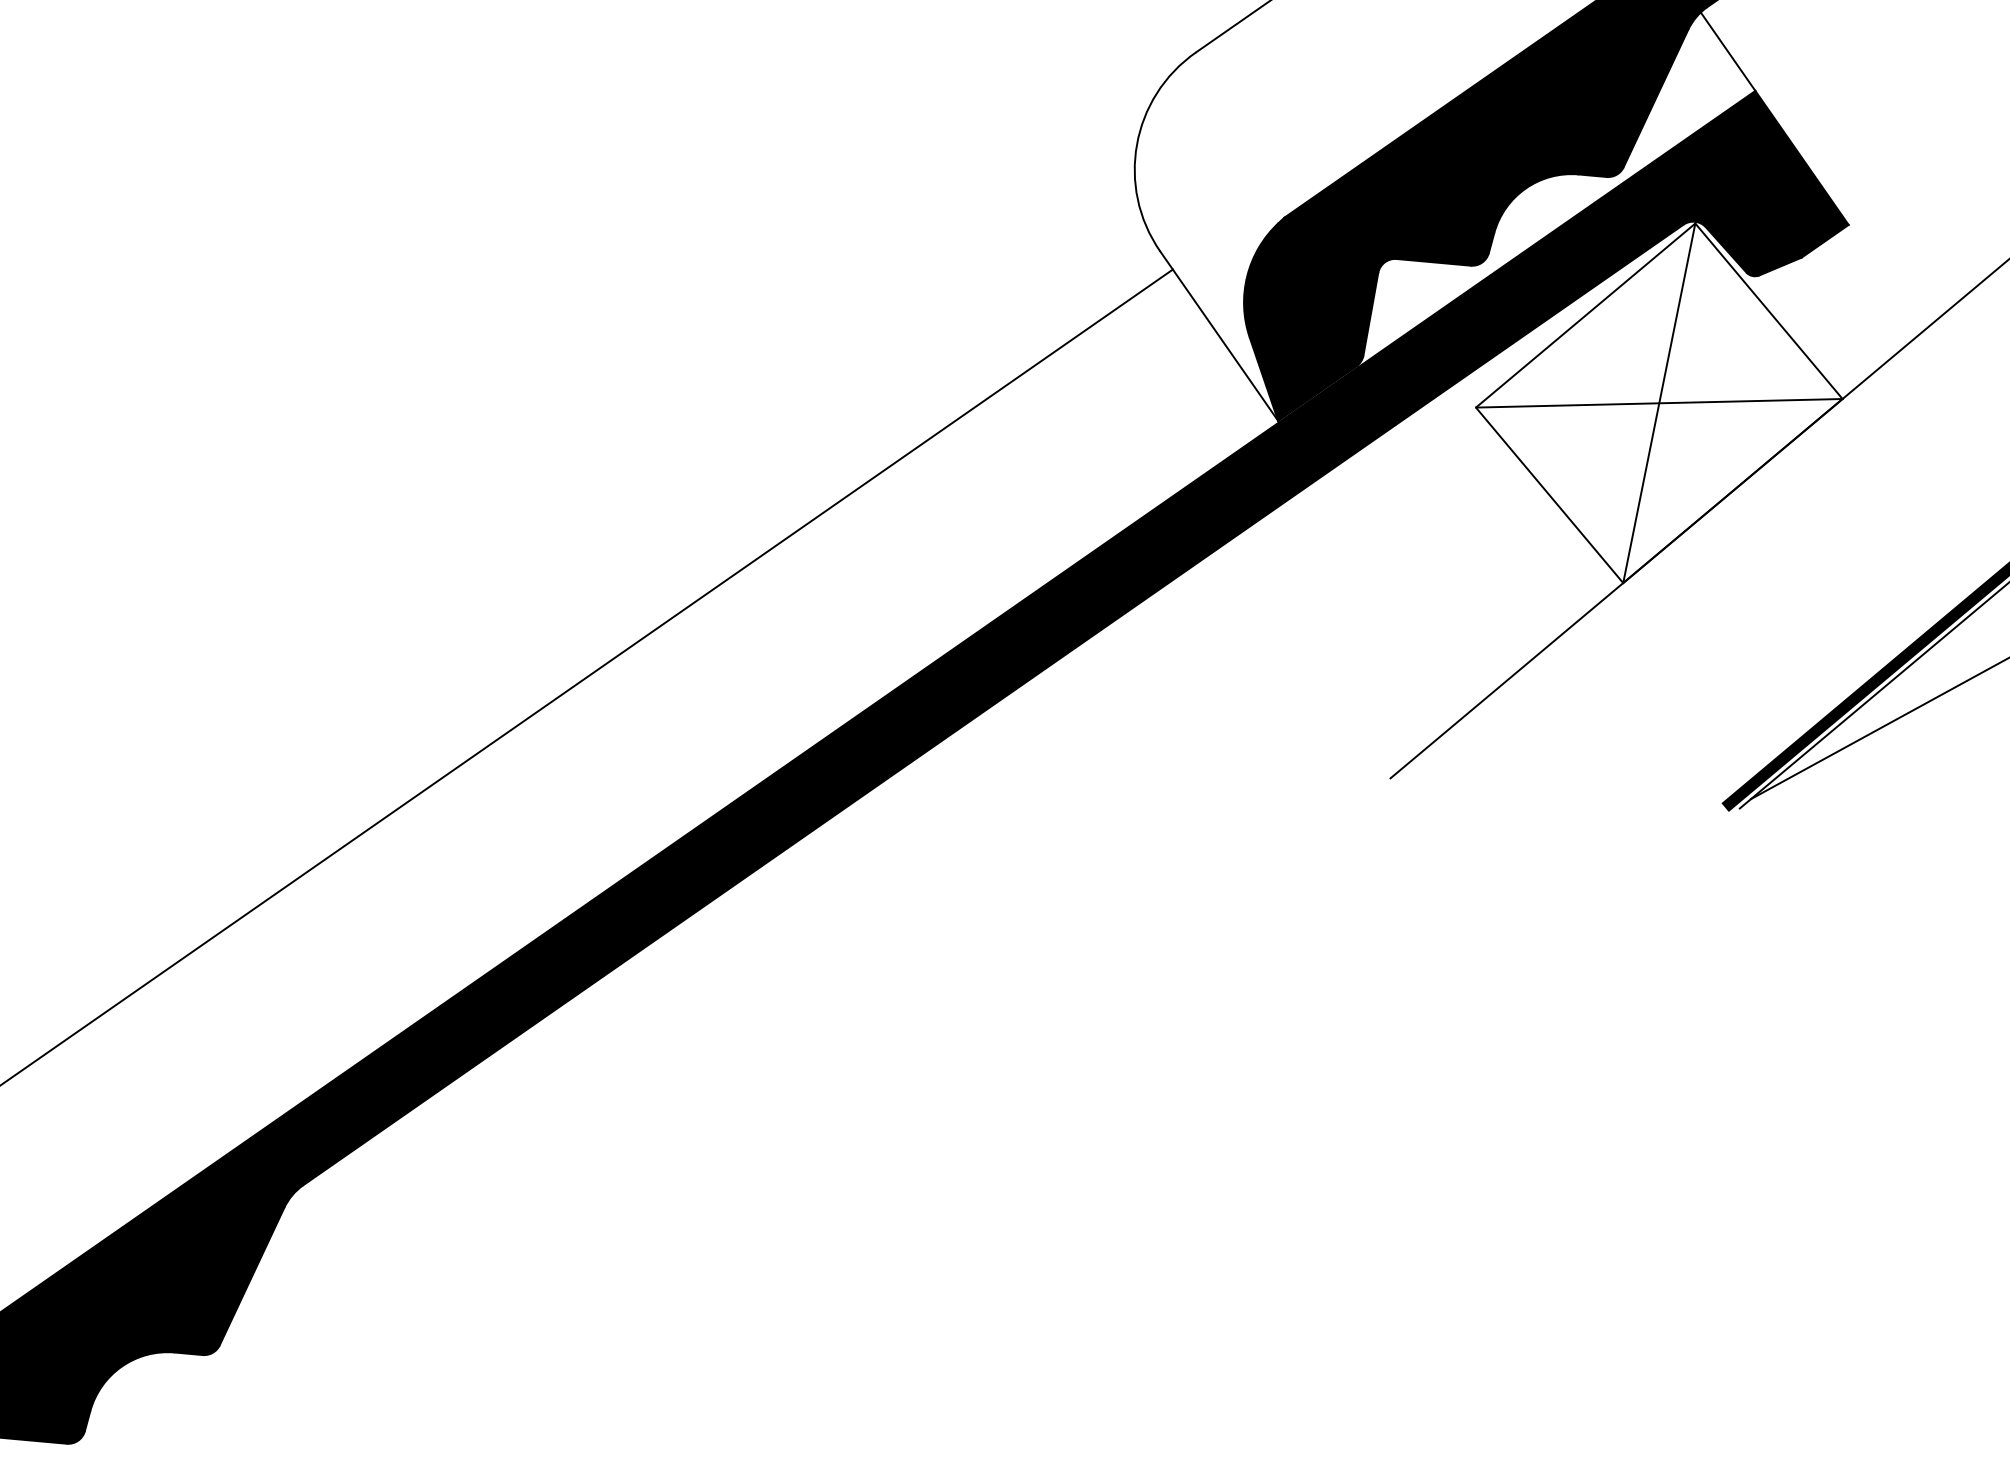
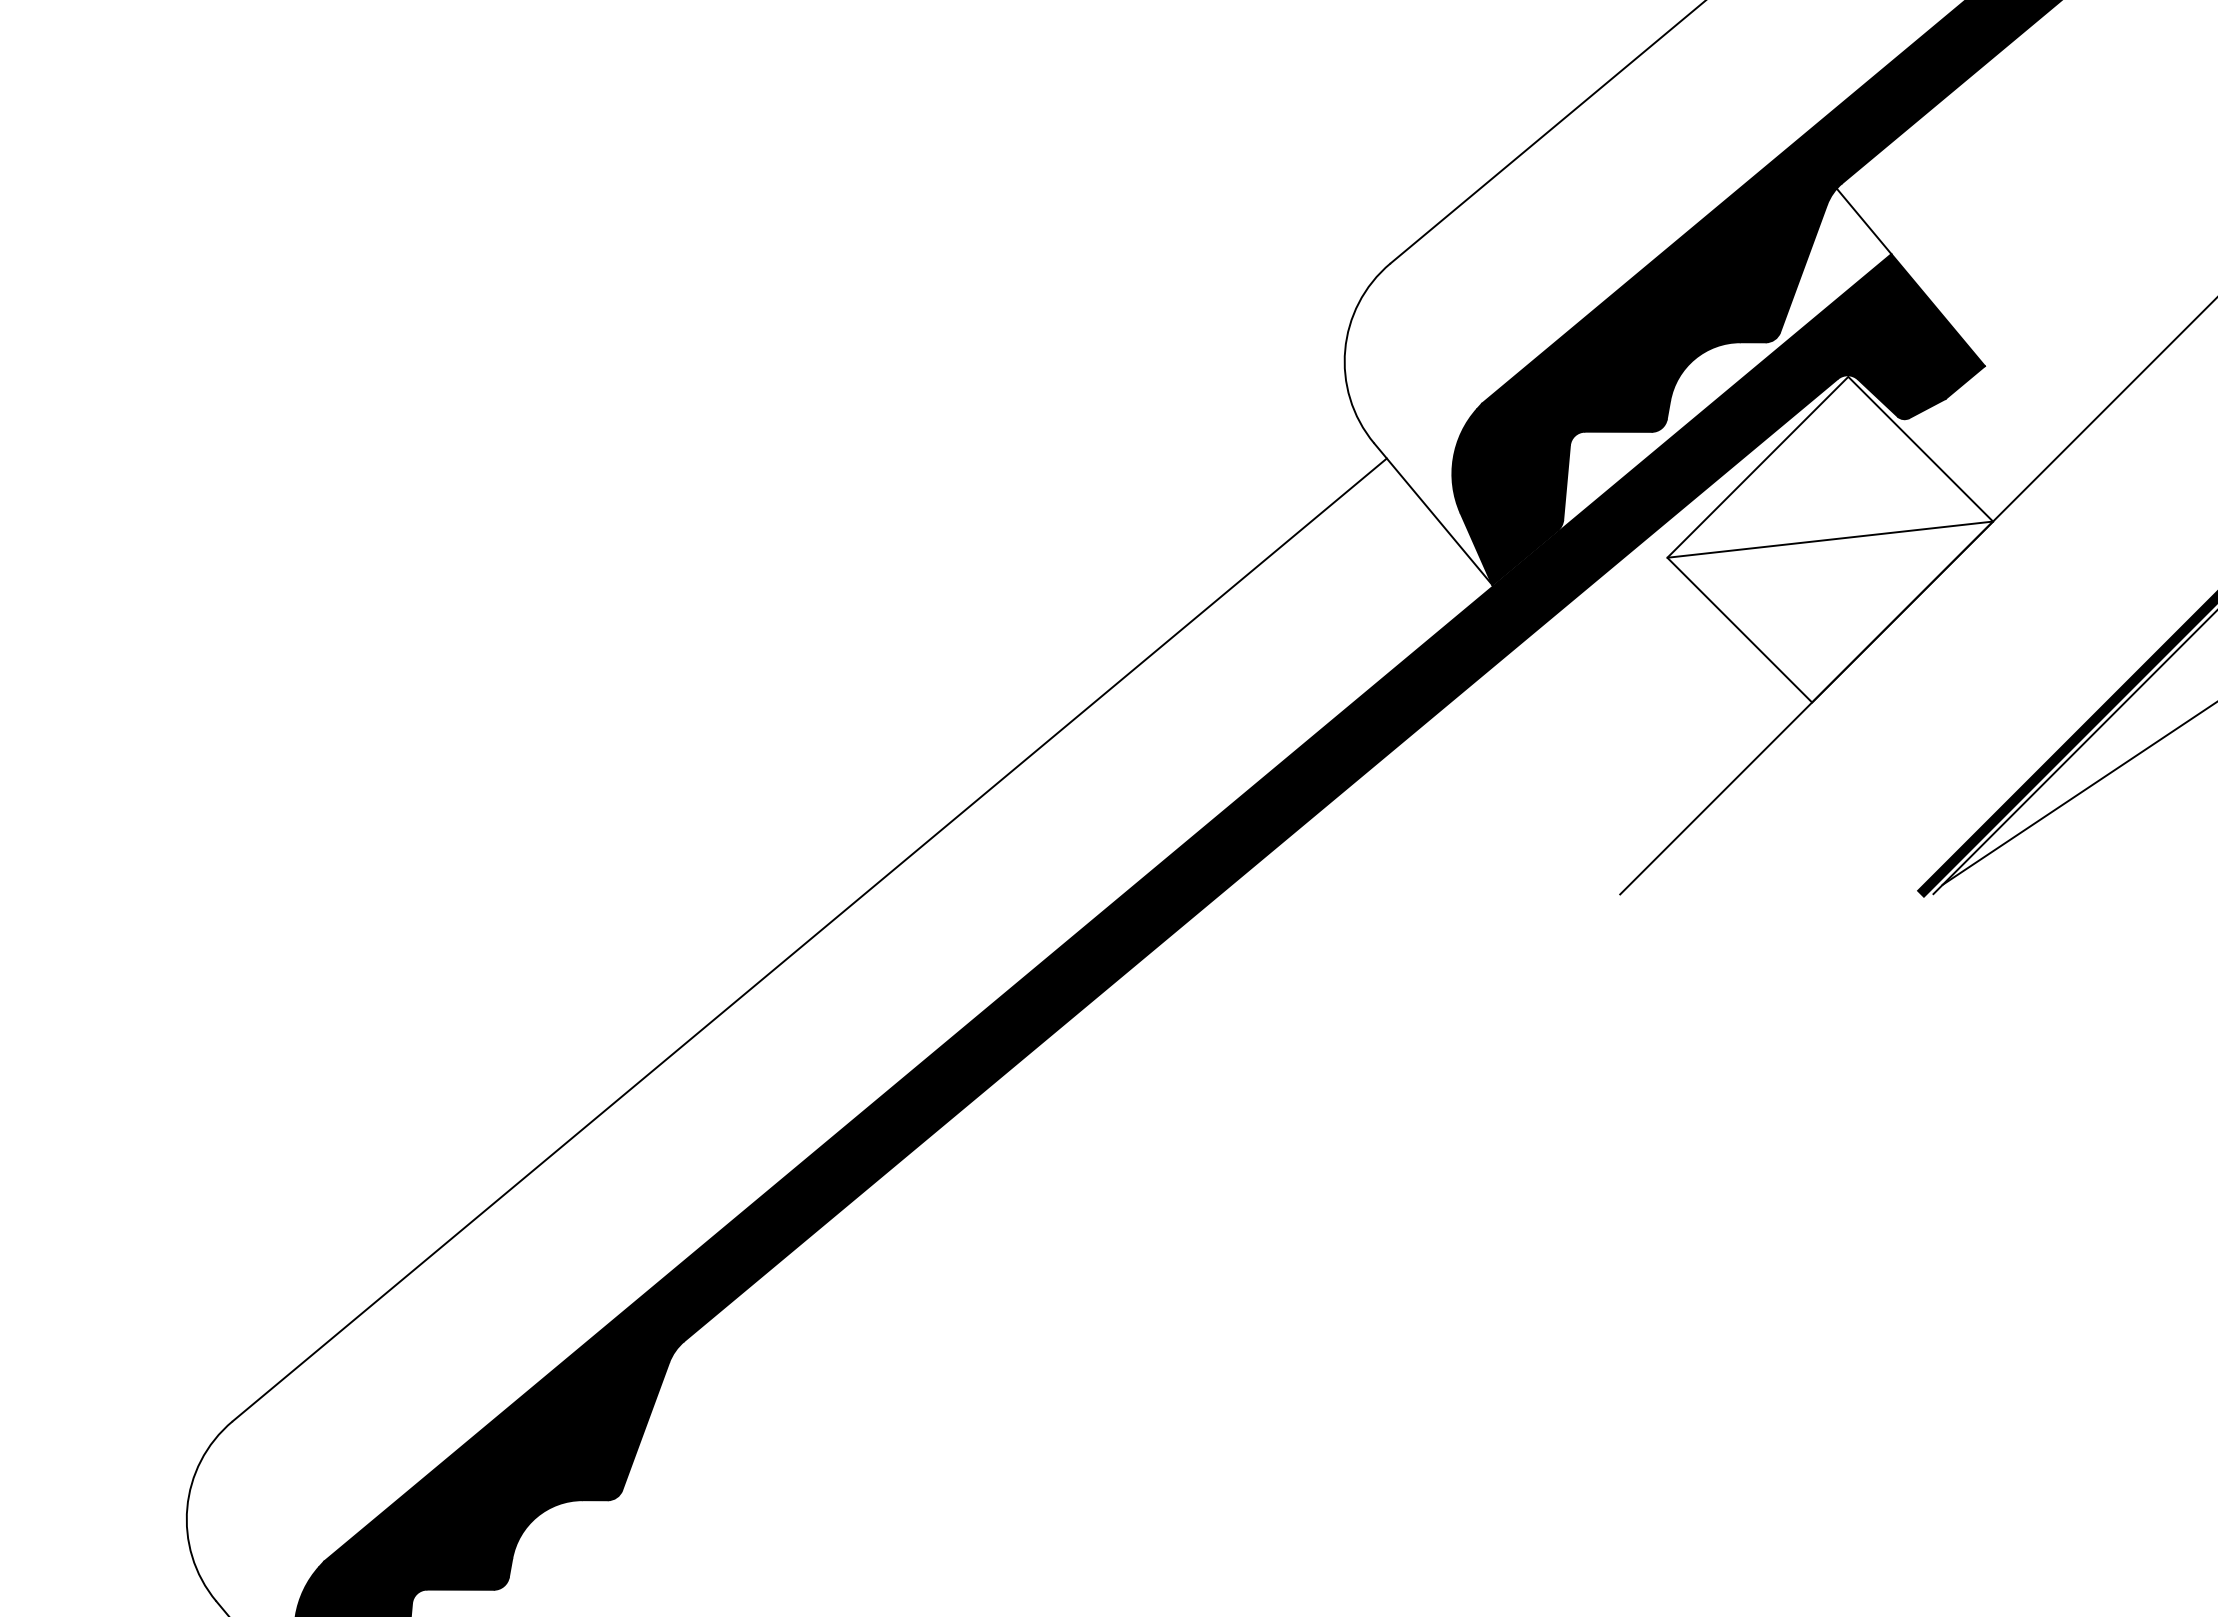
line: (1659, 403) -> (1830, 539), removed

